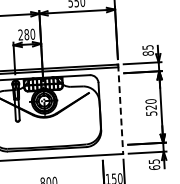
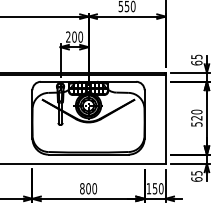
text: (26, 34) -> (74, 36), 280 -> 200
text: (147, 52) -> (196, 62), 85 -> 65
line: (120, 109) -> (165, 118), dashed -> solid

